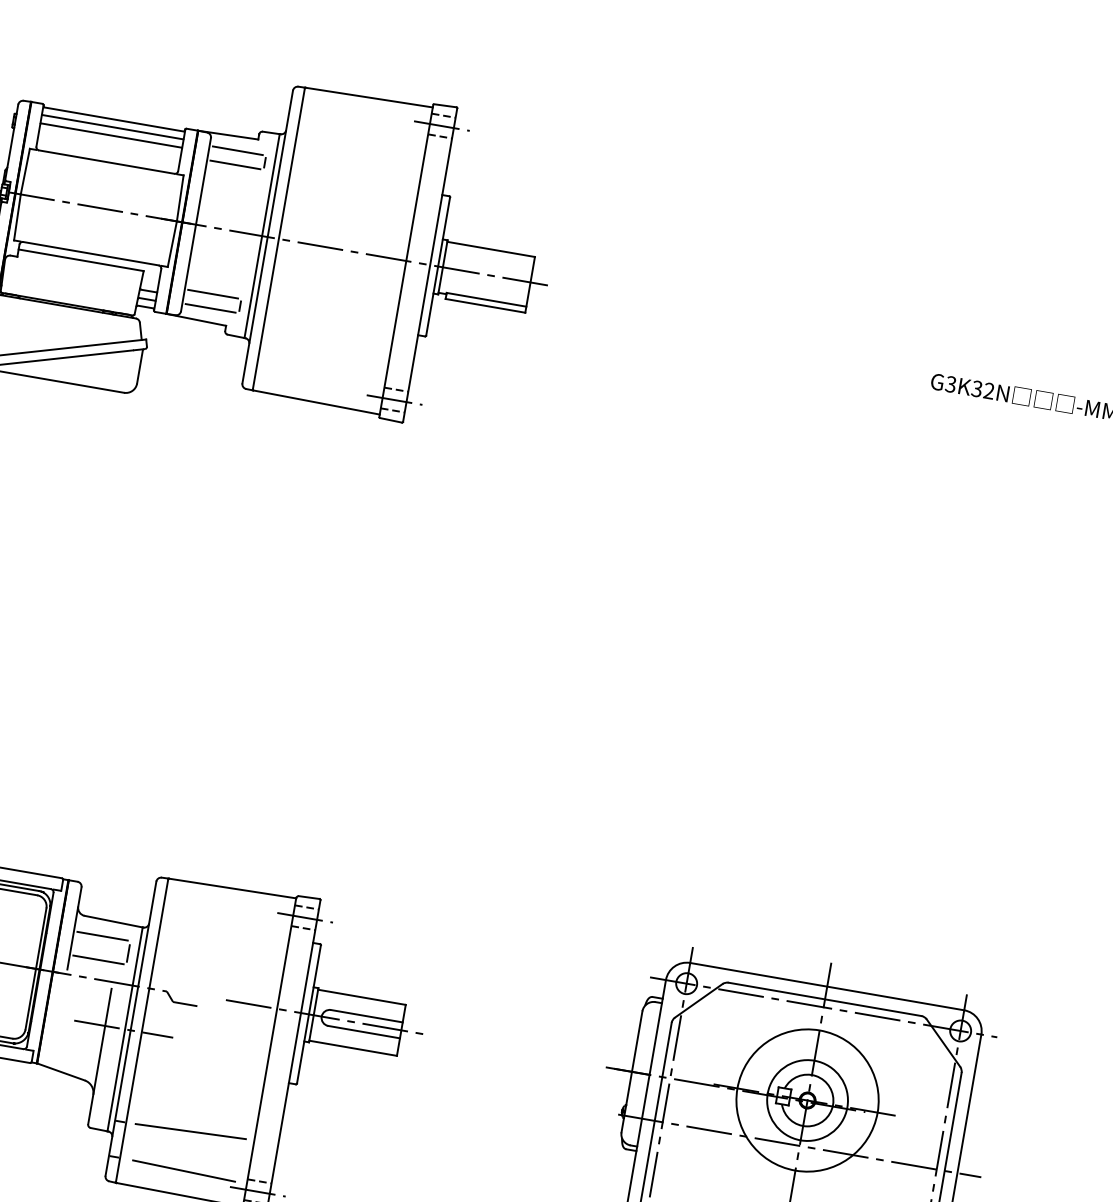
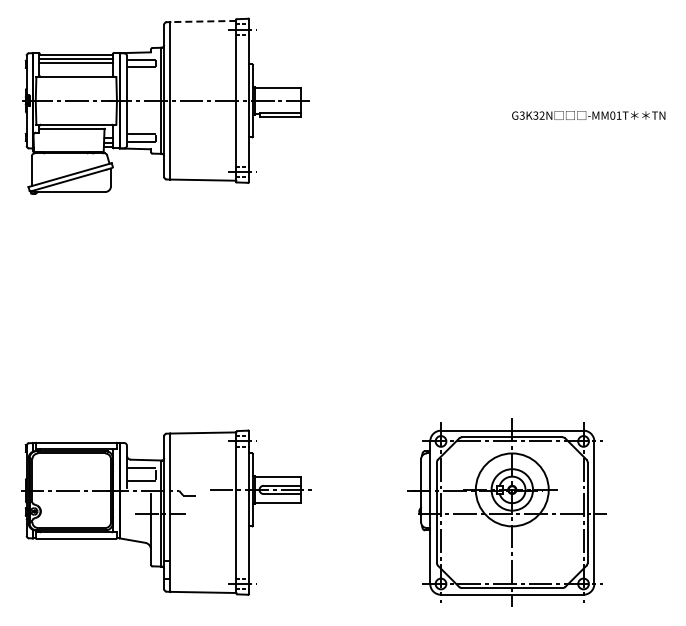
line: (369, 97) -> (203, 21), solid -> dashed
line: (189, 1131) -> (202, 559), removed
line: (184, 1170) -> (203, 579), removed

